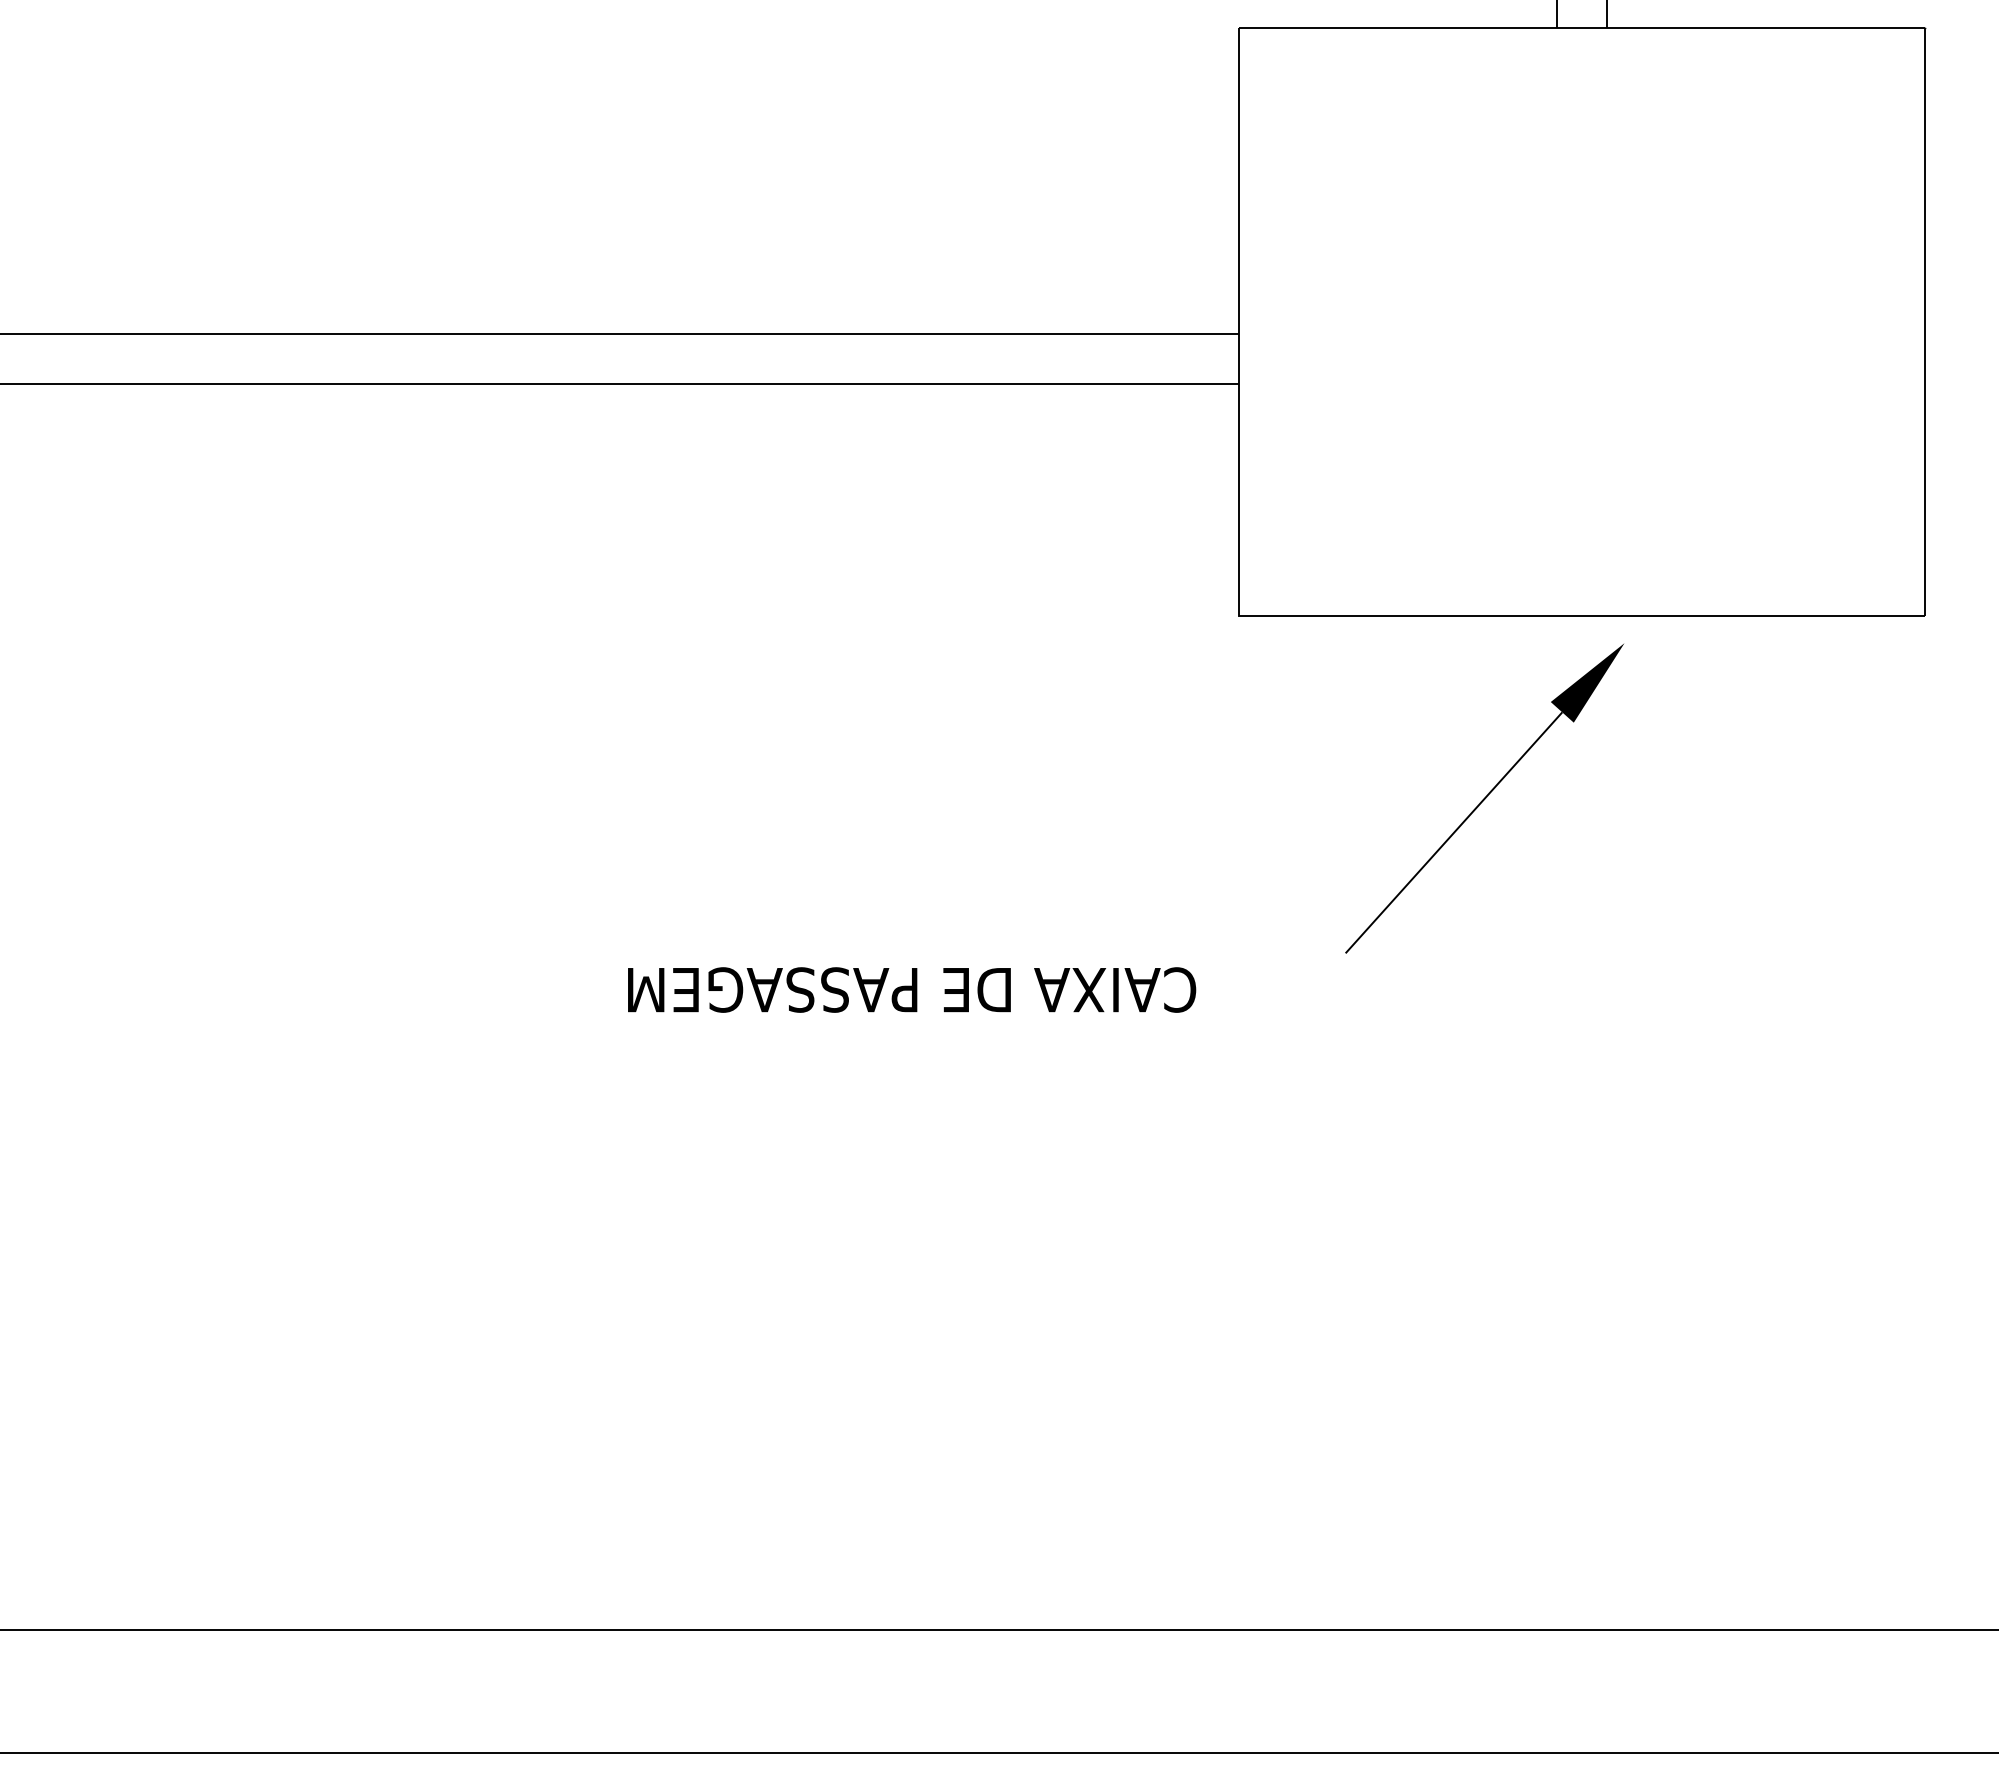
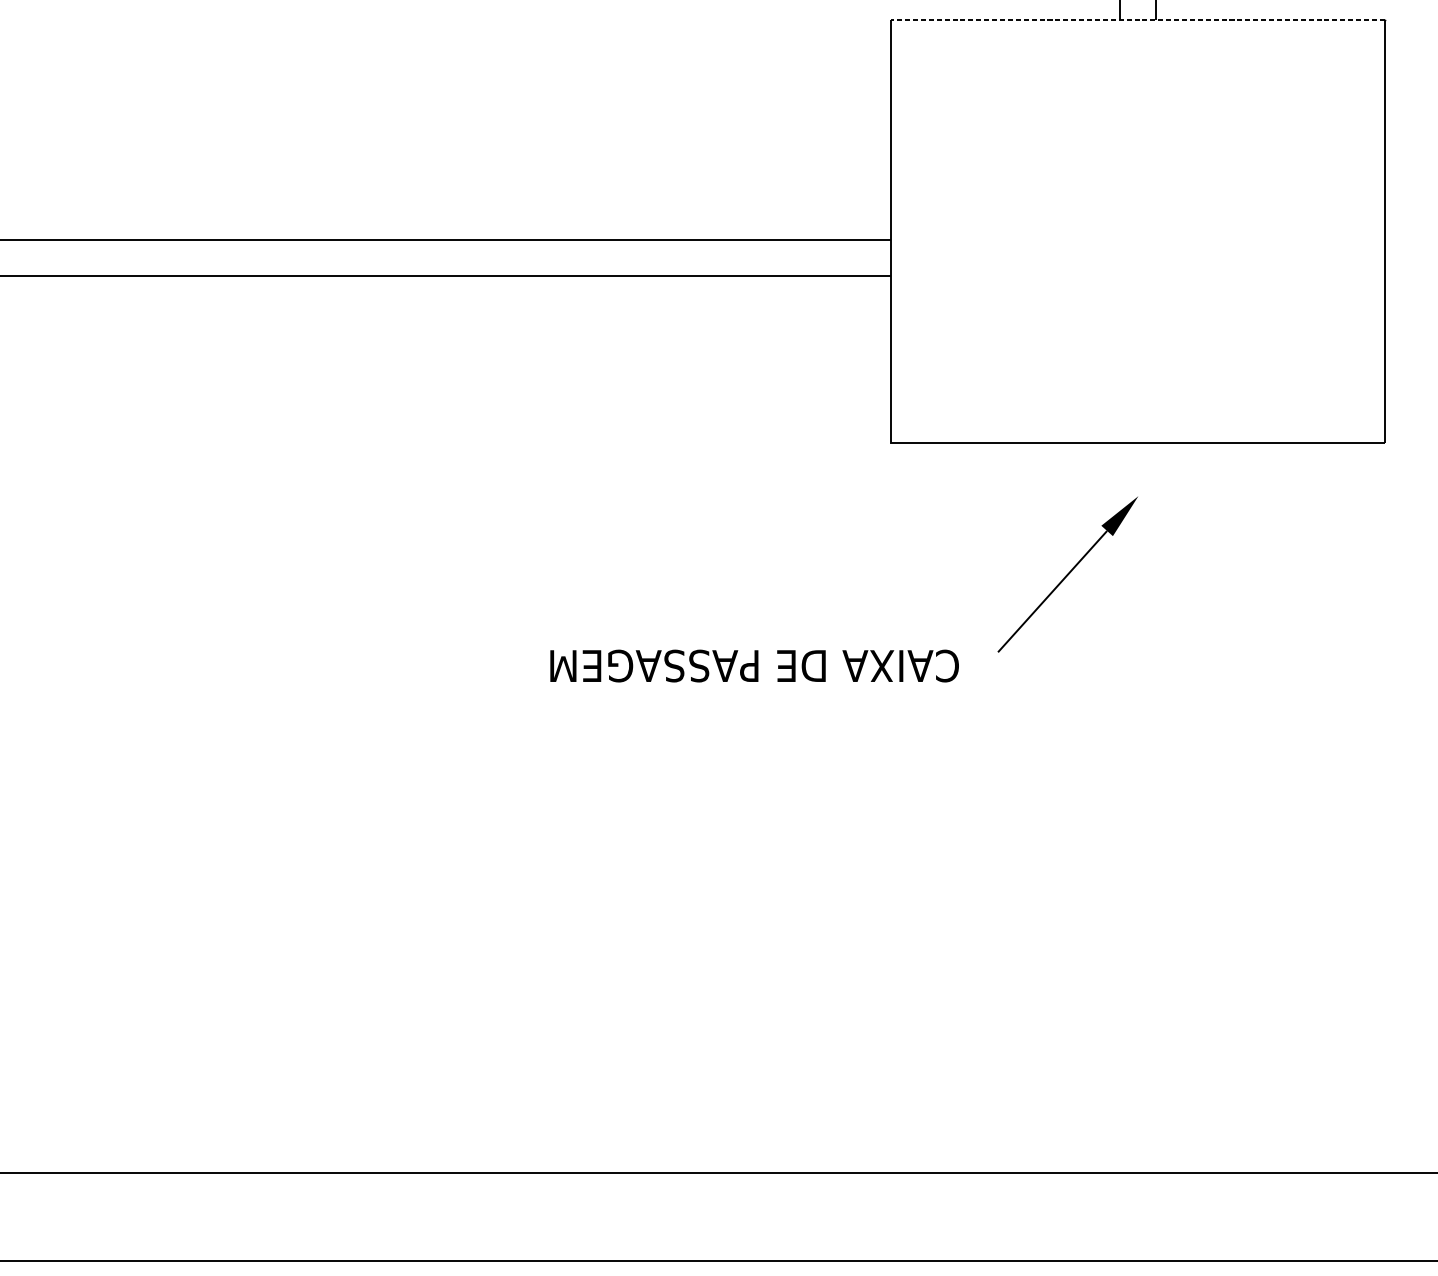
line: (1581, 28) -> (1137, 20), solid -> dashed
part: (1484, 798) -> (1067, 574), size x0.7
text: (912, 989) -> (754, 665), moved

